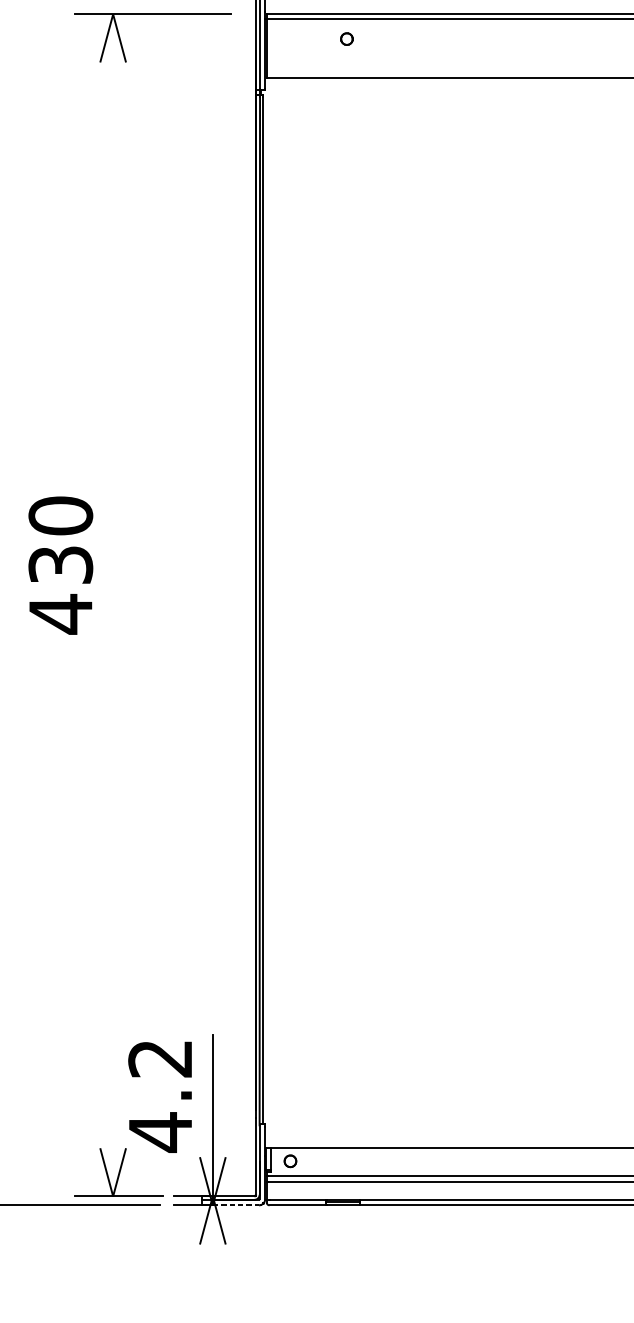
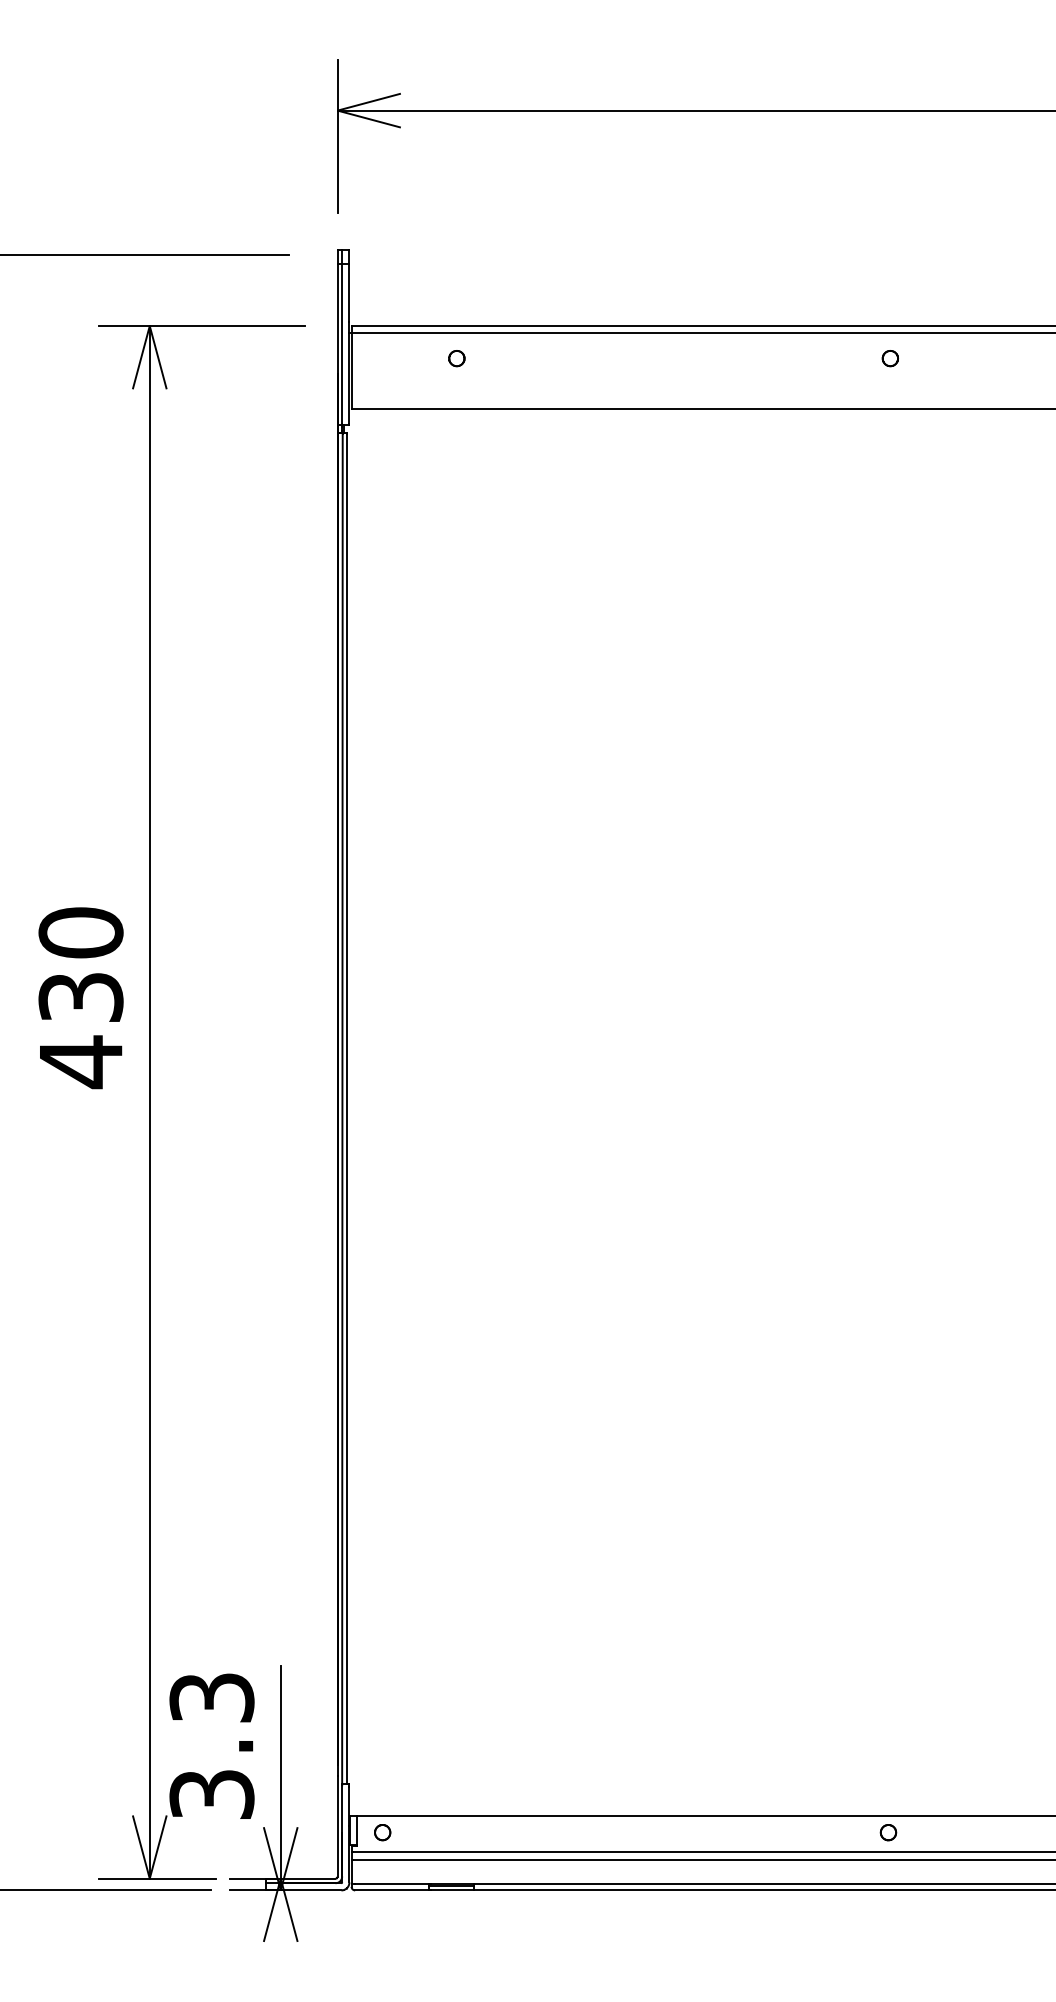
text: (60, 565) -> (80, 998), moved
line: (112, 605) -> (149, 1102), added
text: (160, 1096) -> (211, 1747), 4.2 -> 3.3
line: (236, 1205) -> (311, 1890), dashed -> solid

